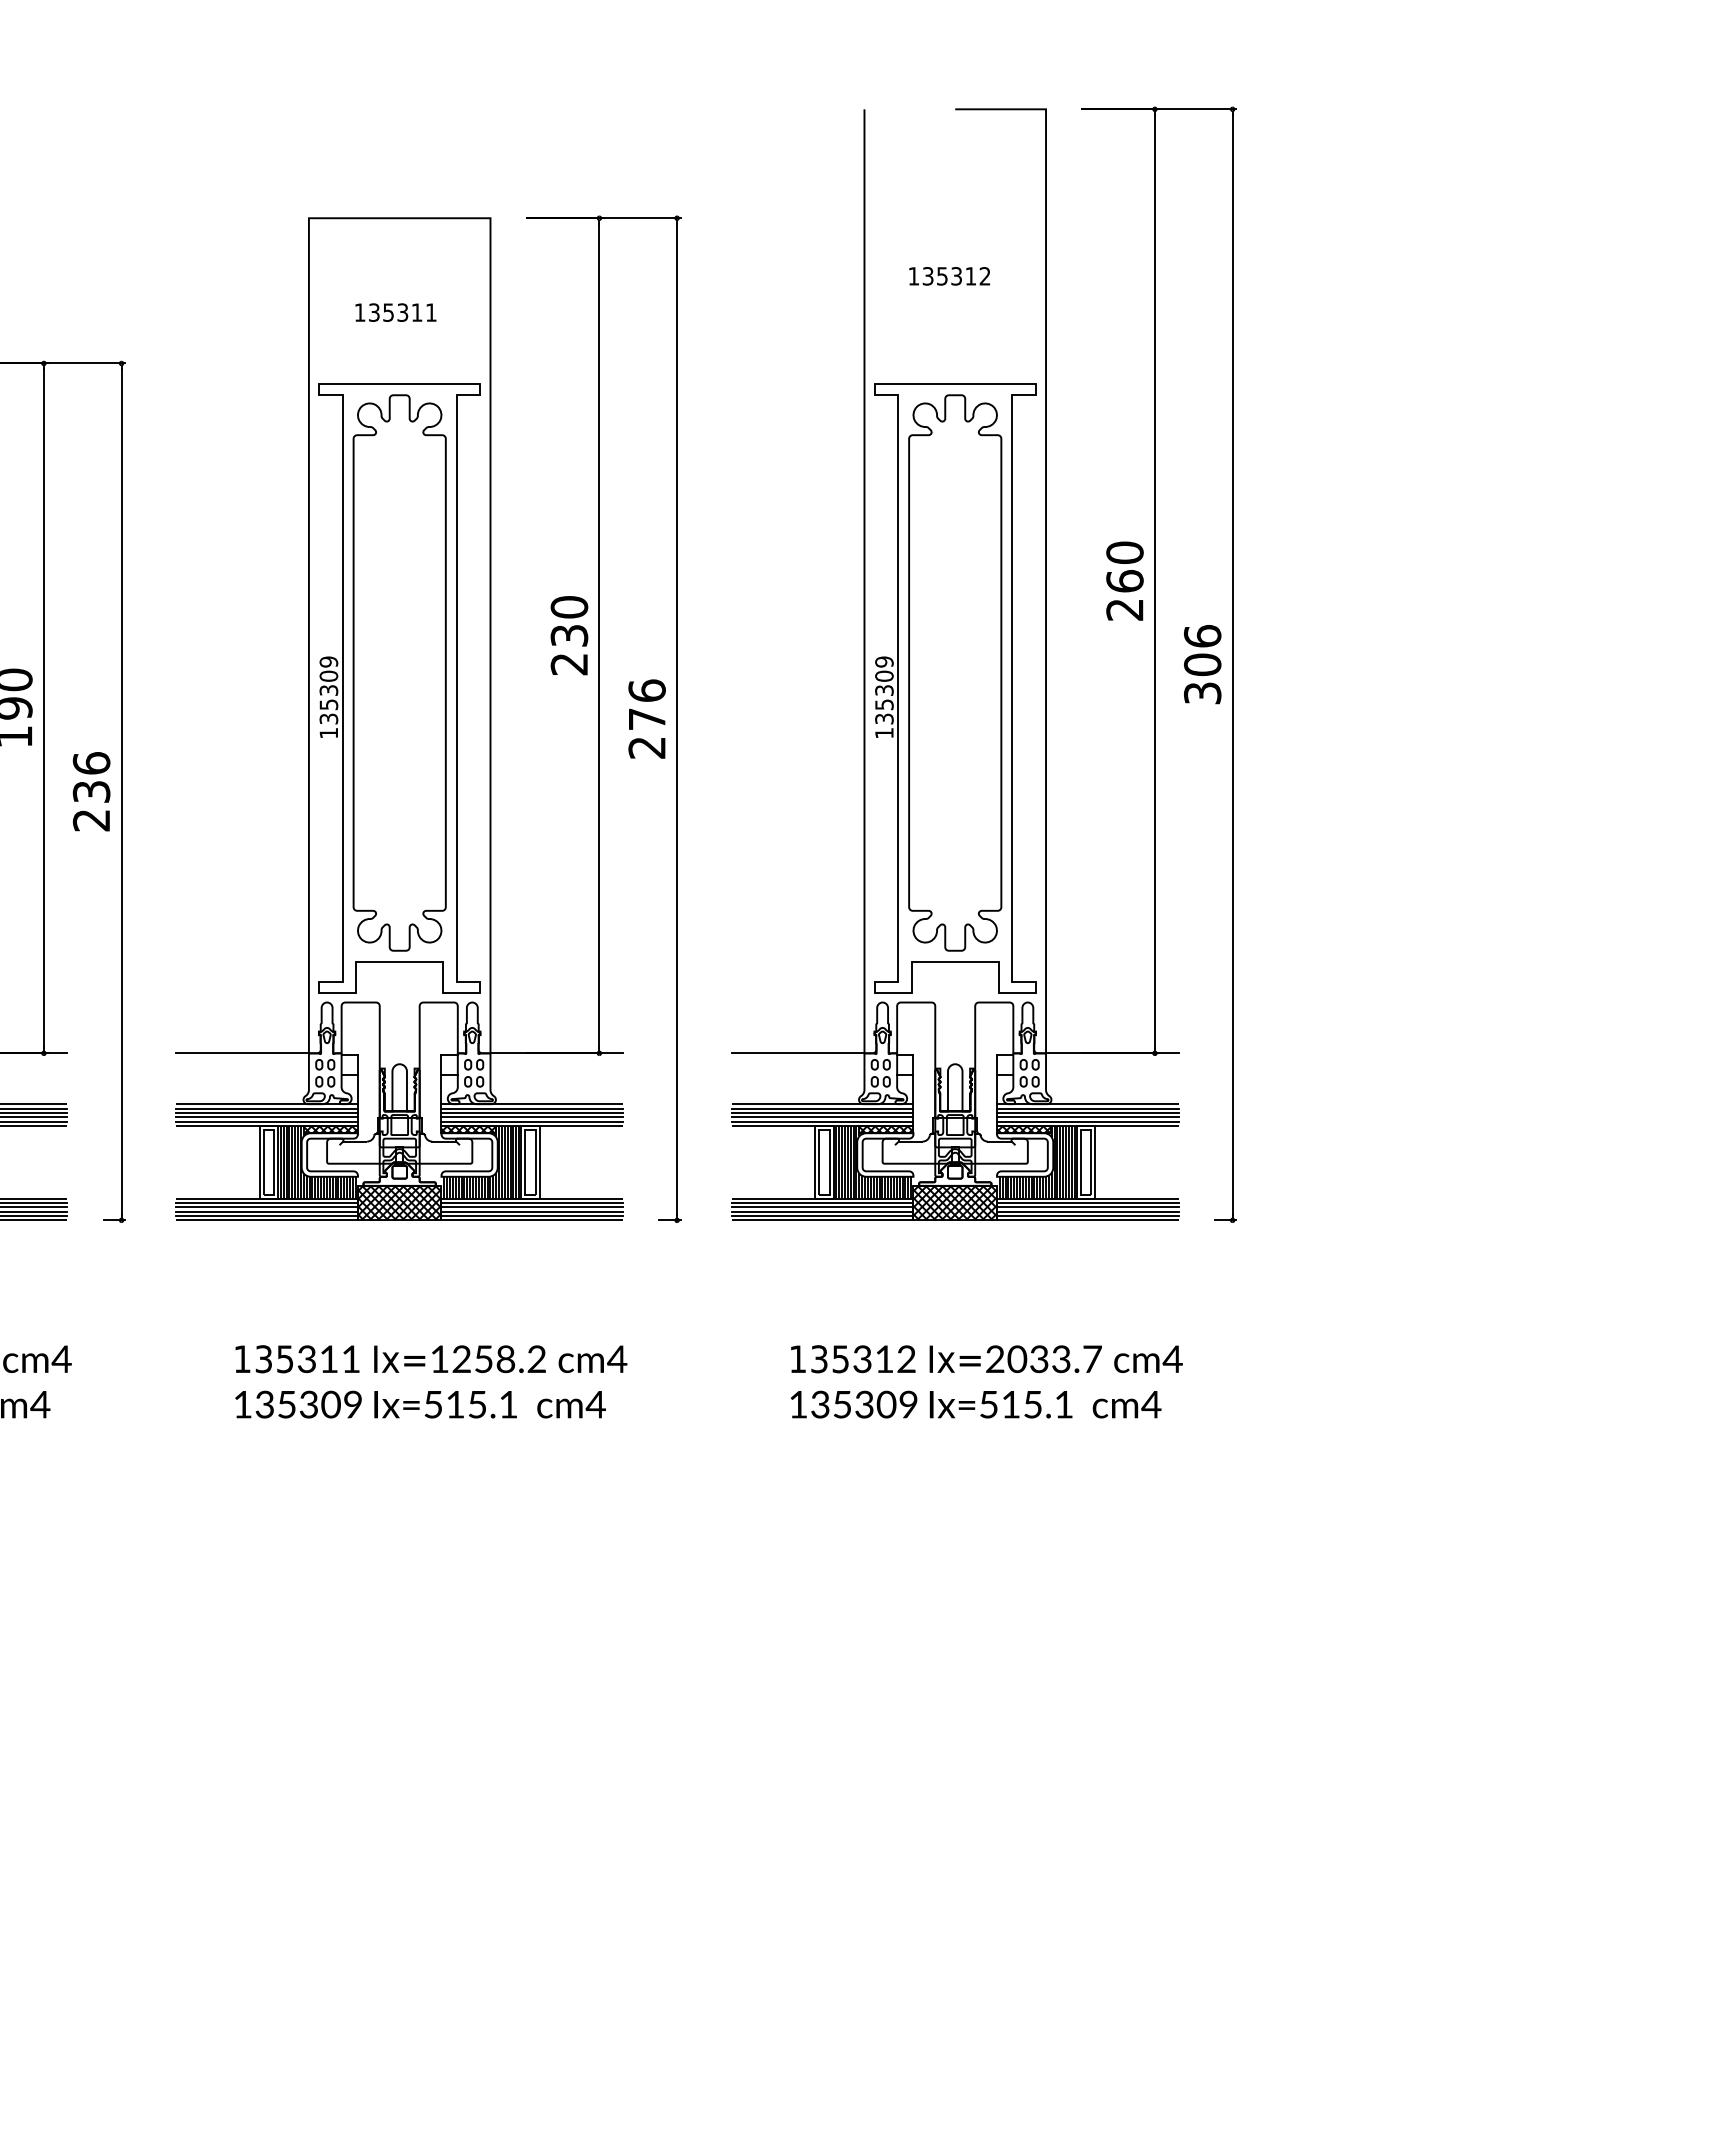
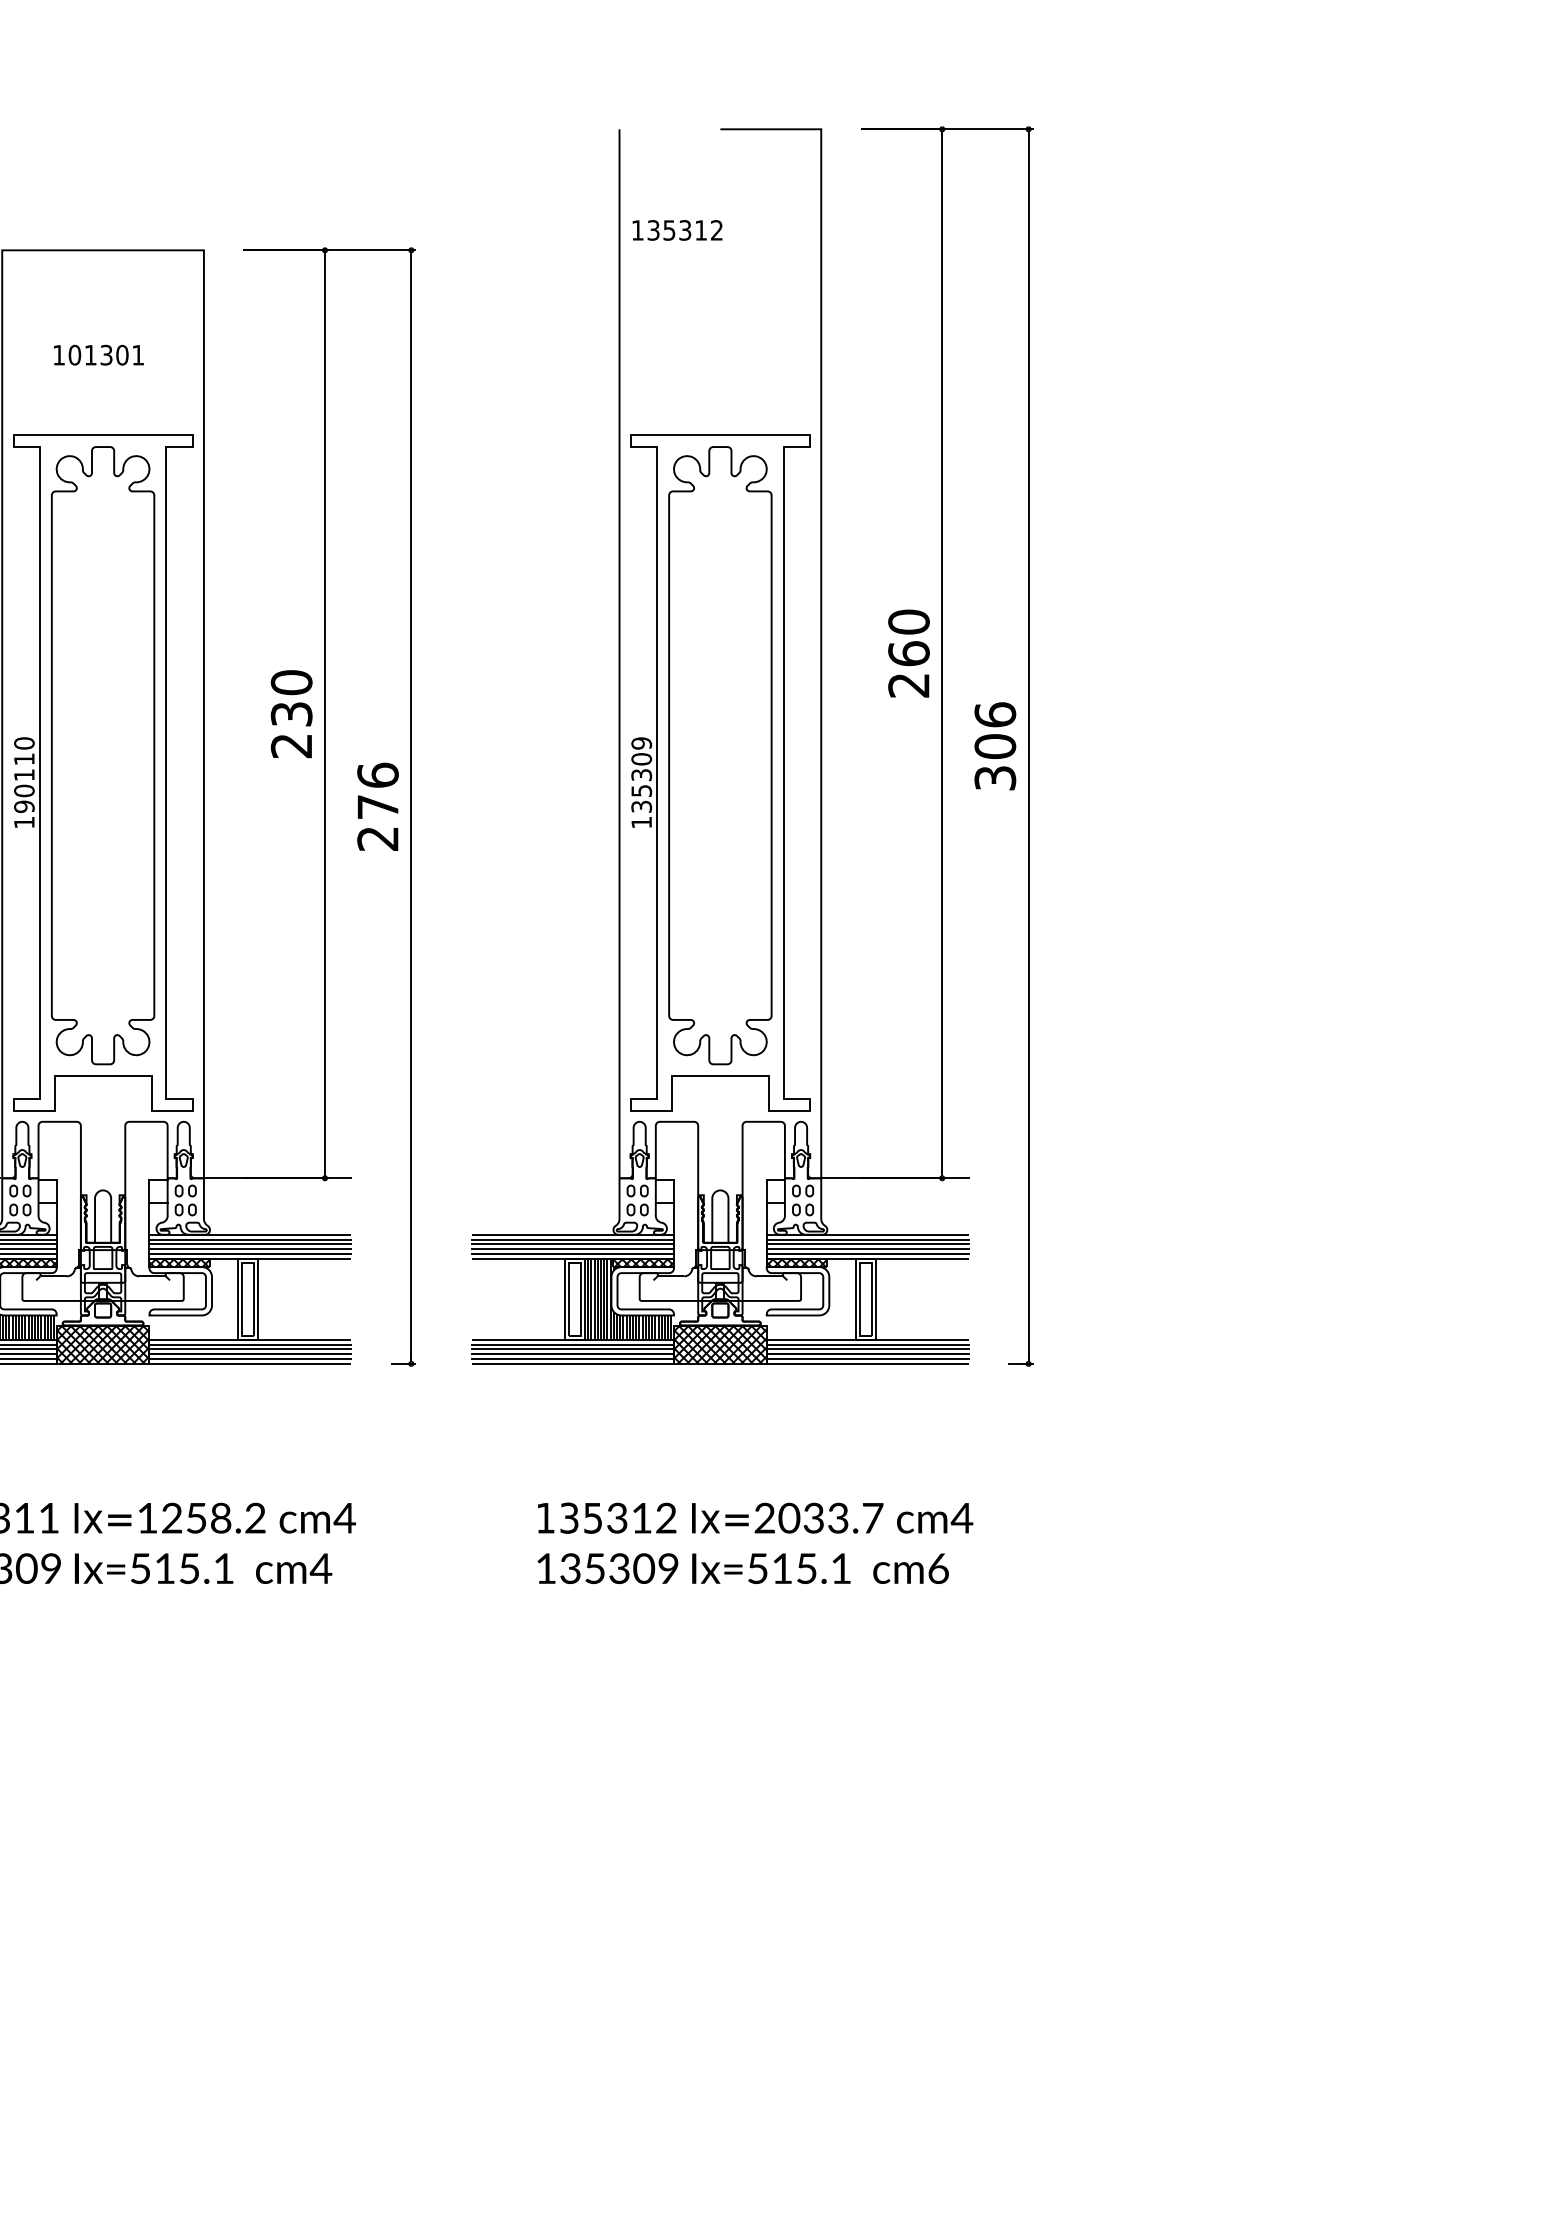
text: (949, 276) -> (677, 230), moved
text: (395, 312) -> (98, 355), 135311 -> 101301
text: (328, 690) -> (23, 775), 135309 -> 190110
line: (796, 1053) -> (543, 1178), removed
hatch: (481, 1161) -> (193, 1298), removed
hatch: (1036, 1161) -> (810, 1298), removed
text: (1151, 1404) -> (938, 1568), cm4 -> cm6

